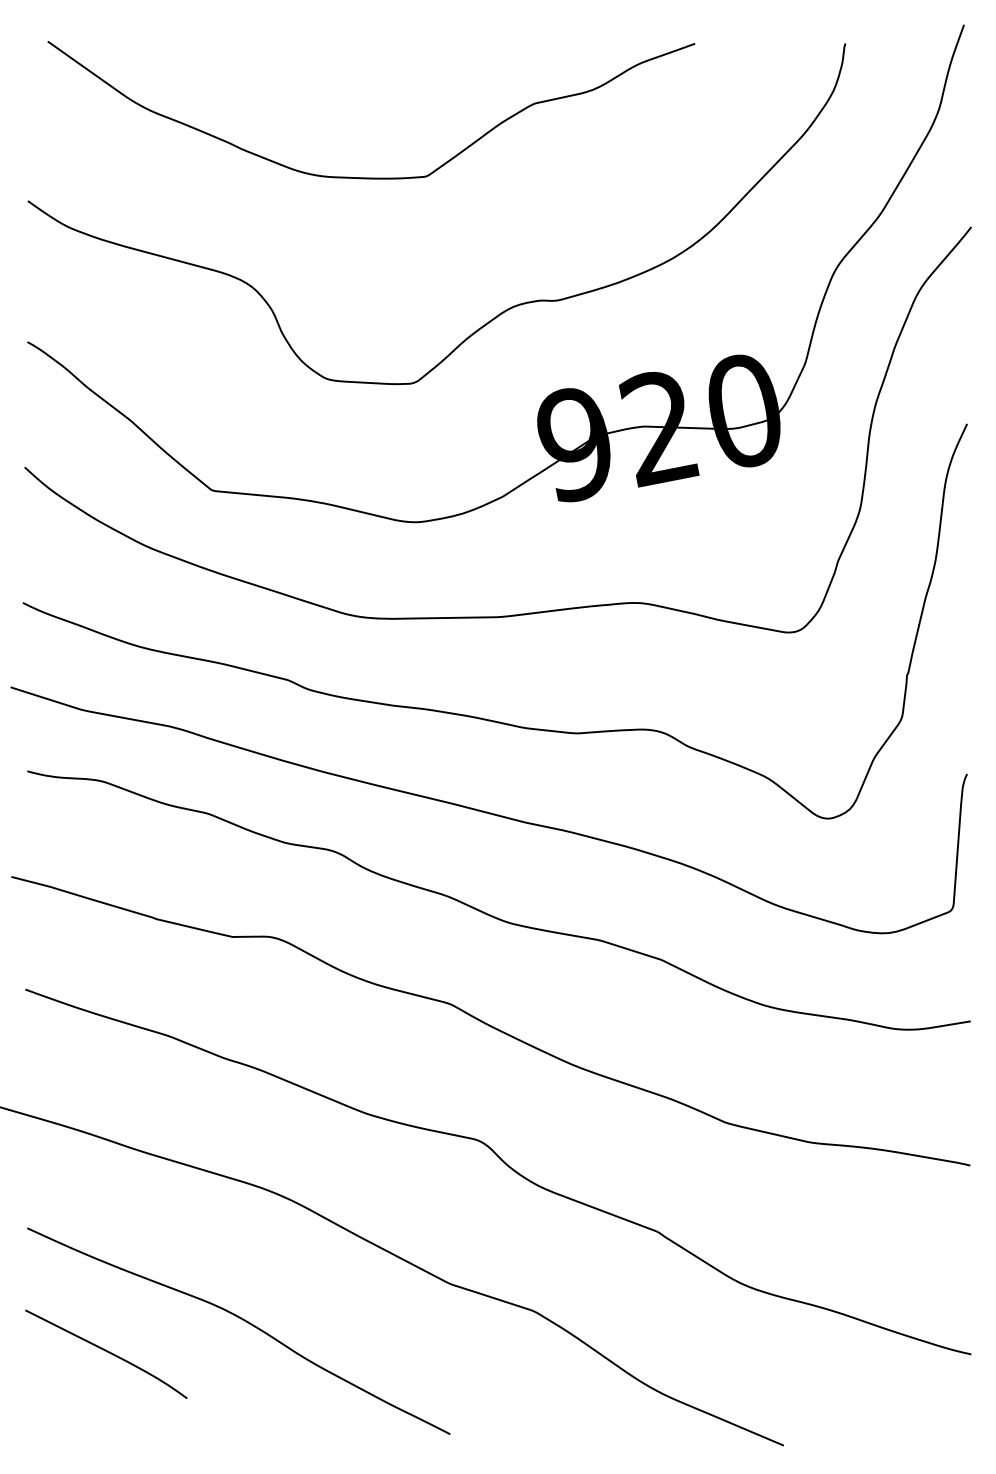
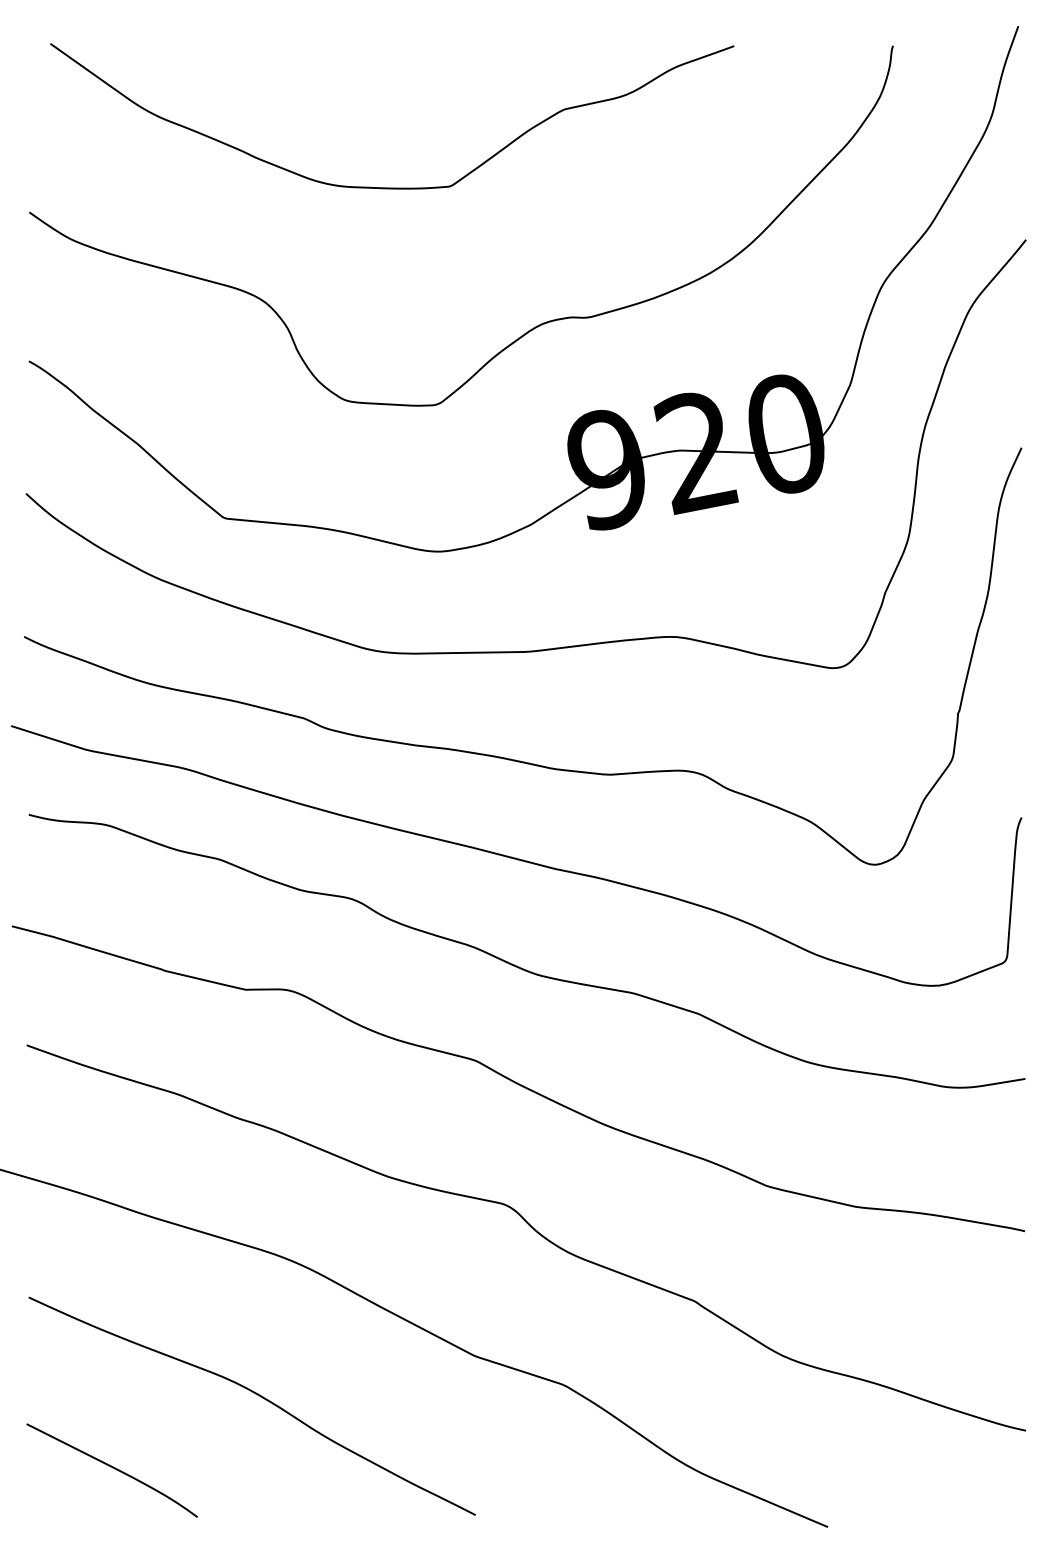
curve: (106, 1352) -> (112, 1468), moved

